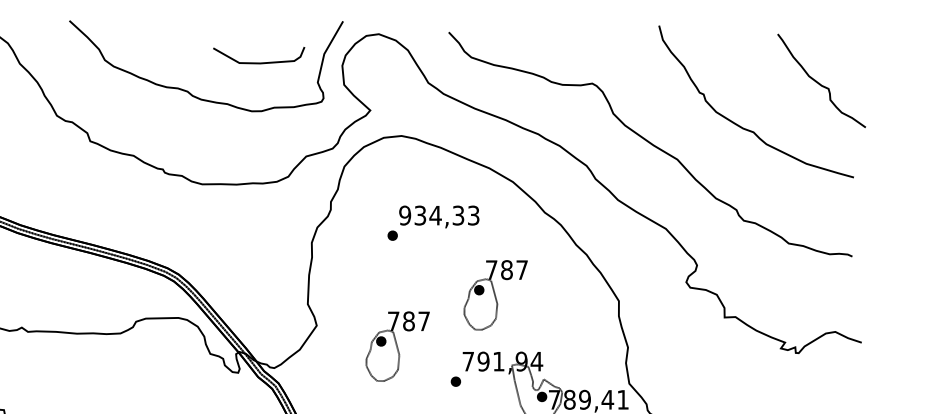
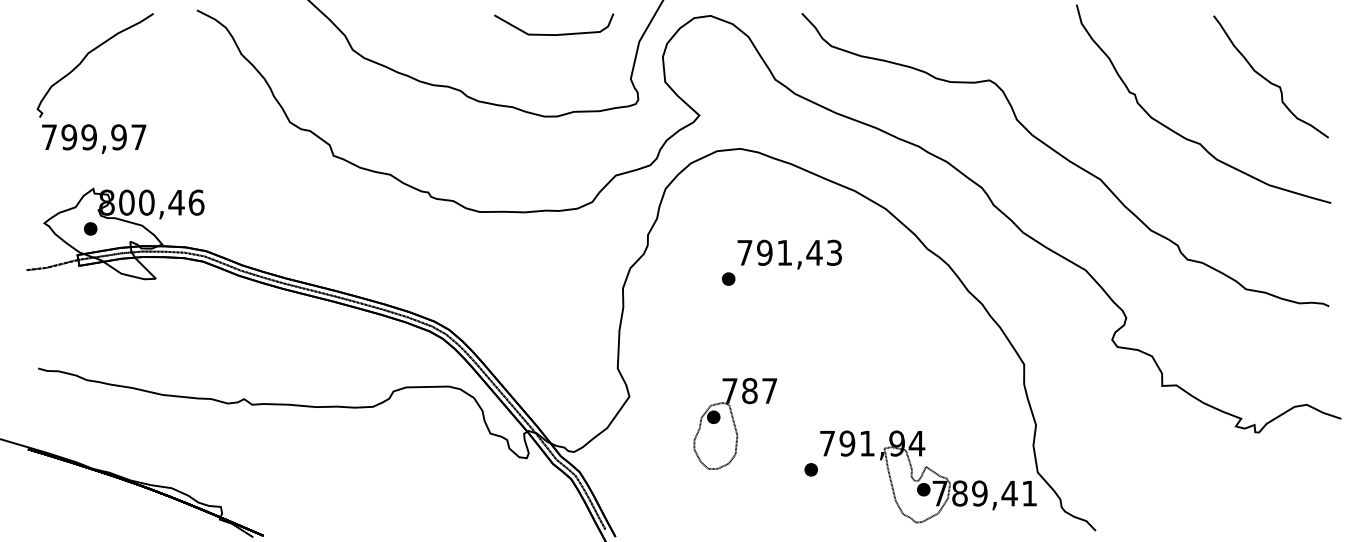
curve: (259, 63) -> (554, 34), moved
curve: (820, 83) -> (1269, 80), moved
text: (431, 215) -> (779, 252), 934,33 -> 791,43
part: (495, 294) -> (863, 356), removed

